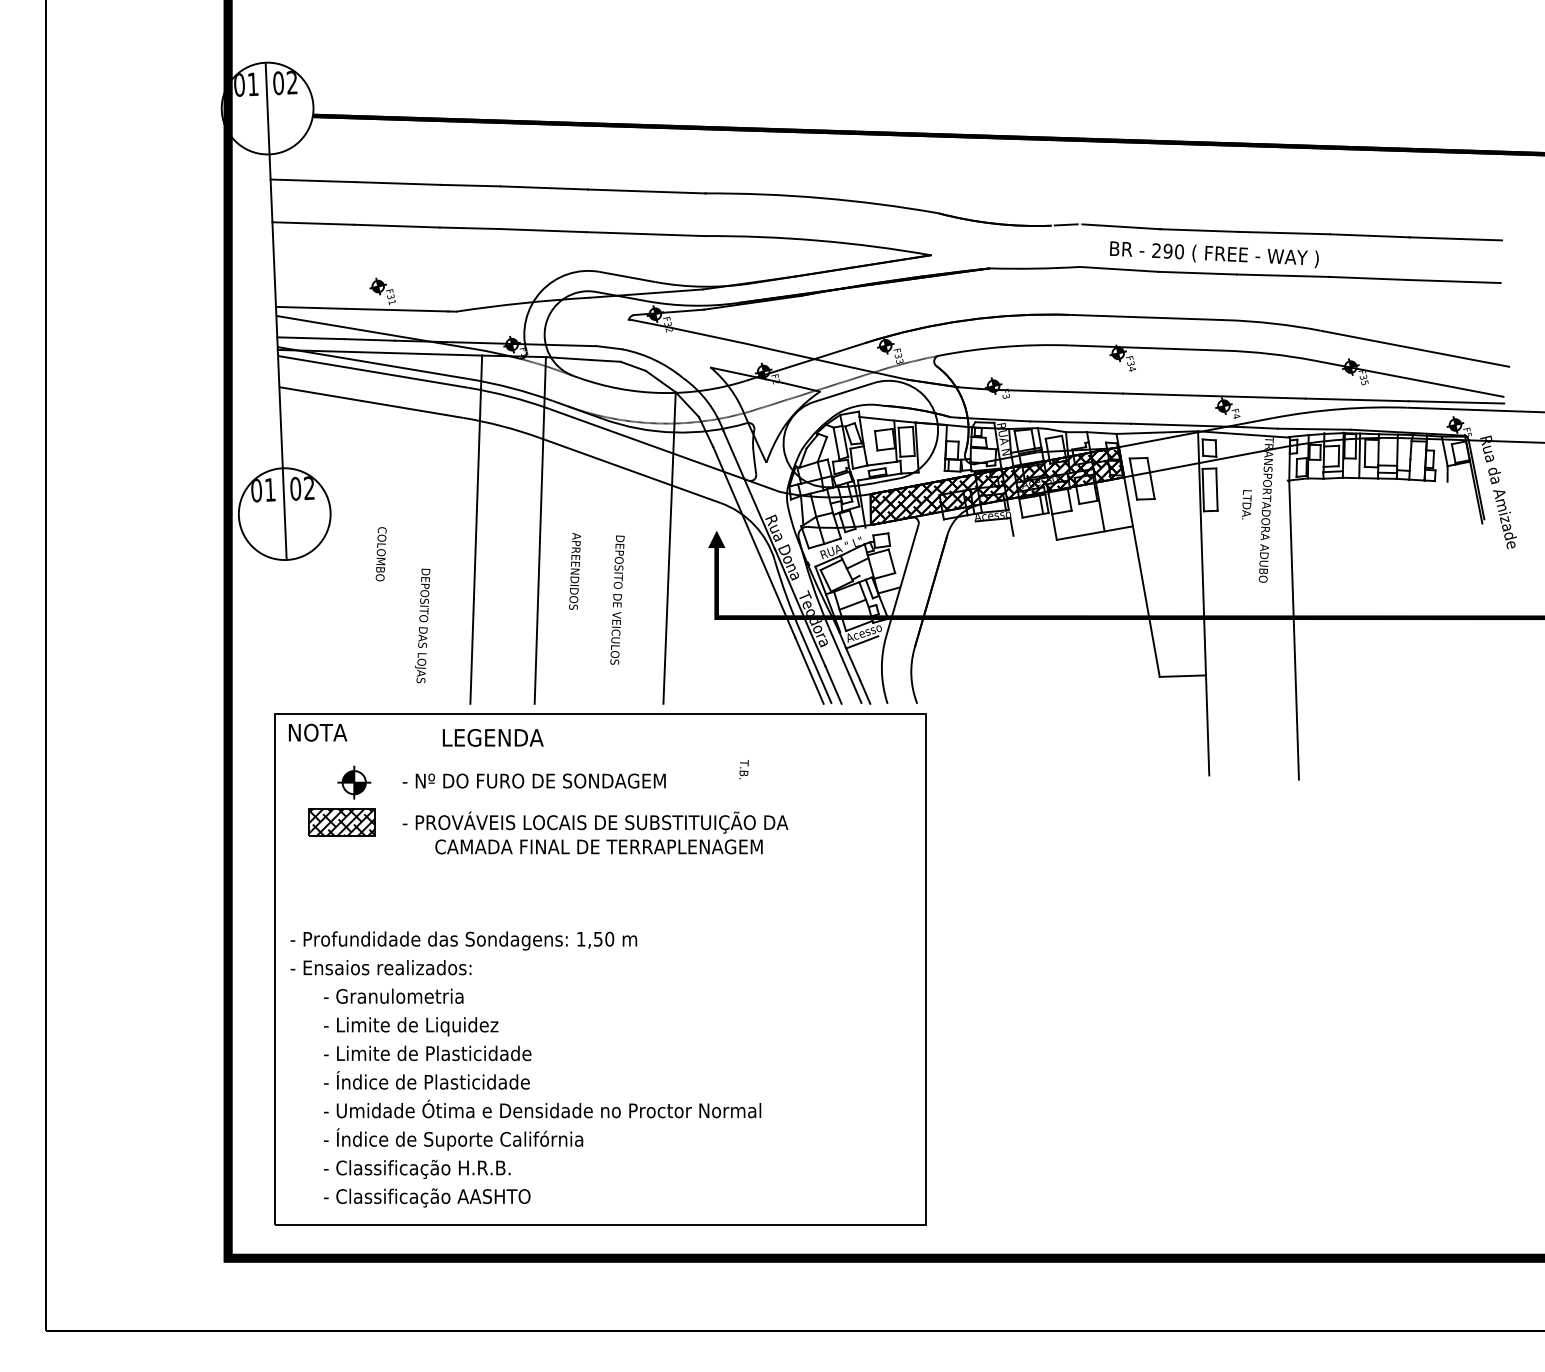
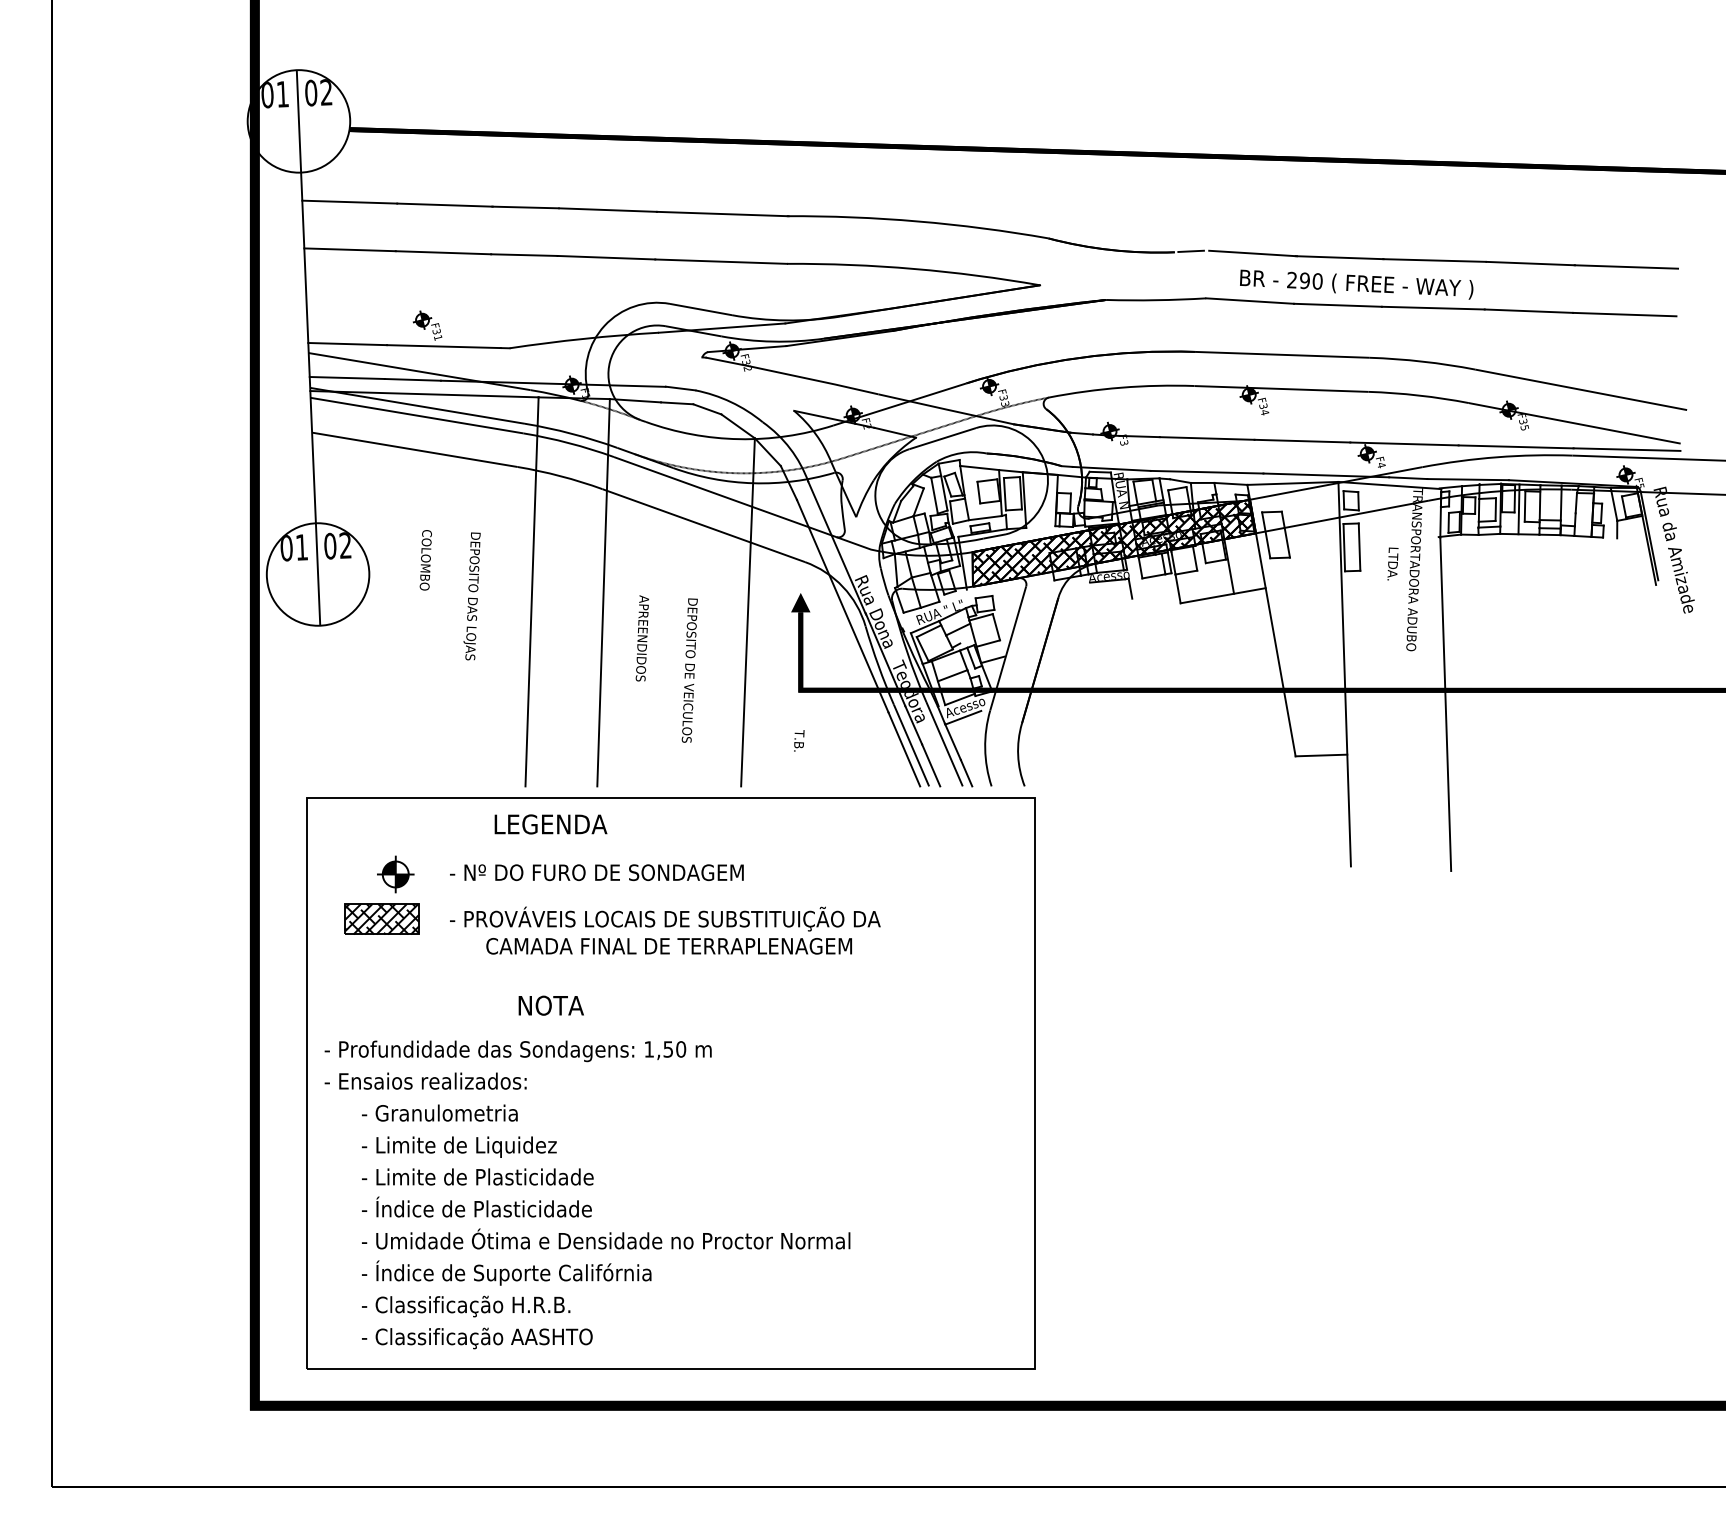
text: (380, 554) -> (425, 560), moved
text: (422, 626) -> (471, 596), moved
text: (317, 732) -> (550, 1005), moved
text: (744, 769) -> (799, 740), moved

